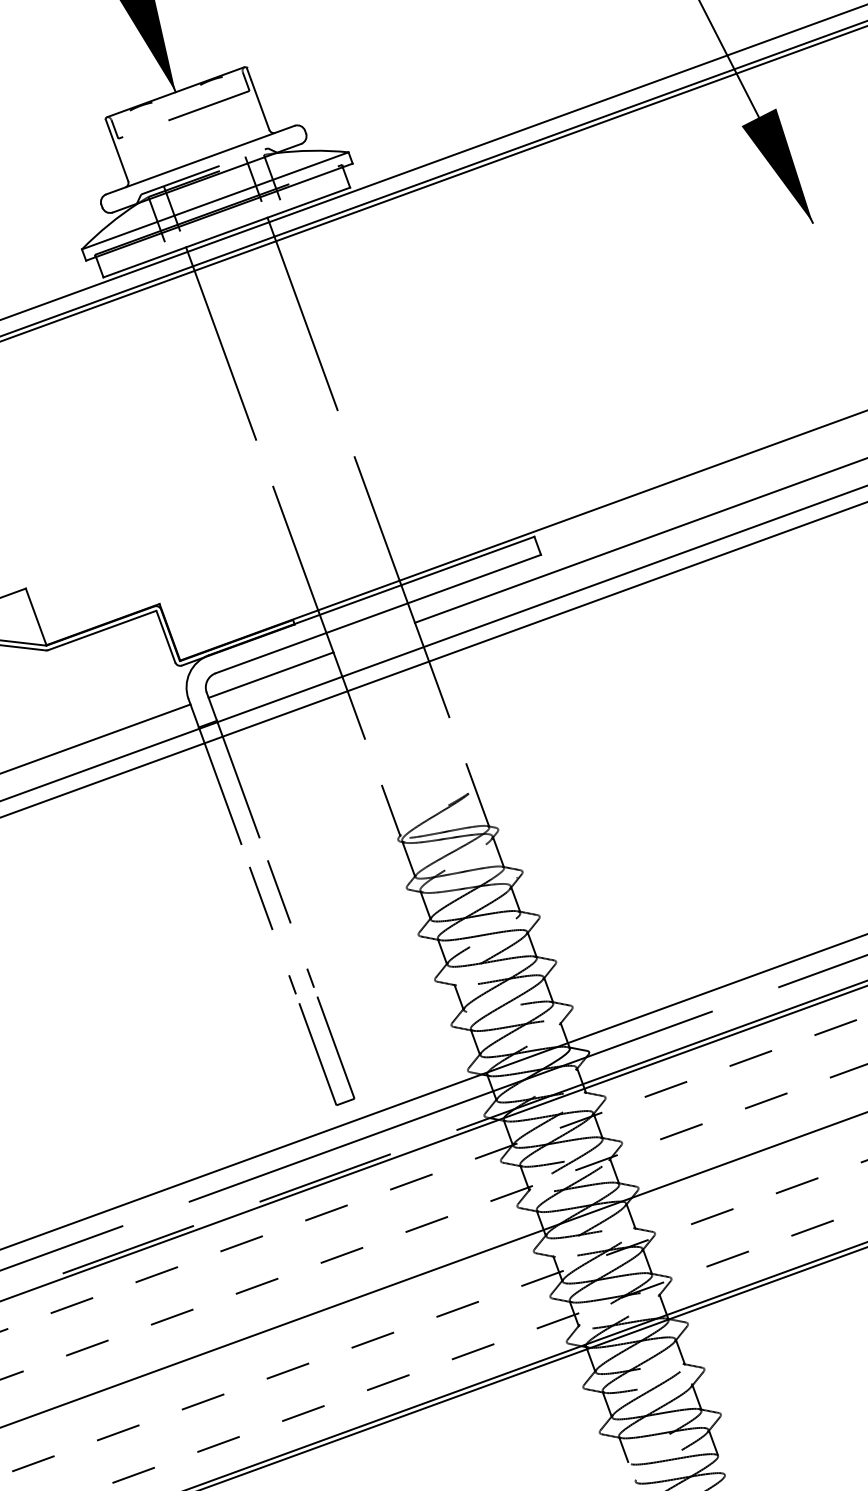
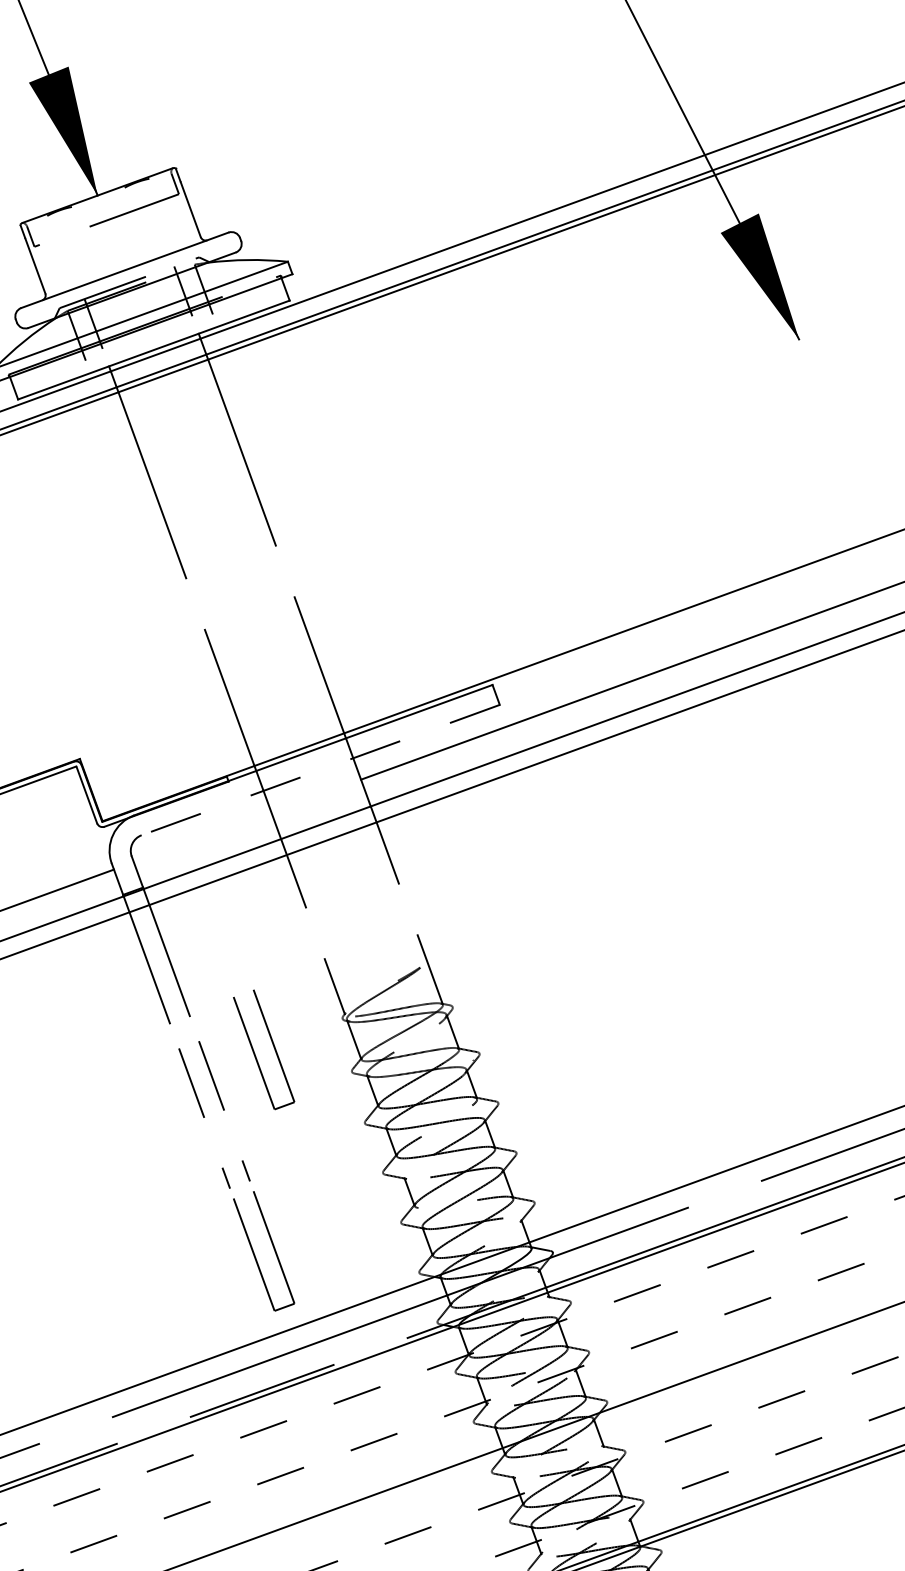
line: (377, 614) -> (319, 770), solid -> dashed
line: (270, 674) -> (201, 836), removed
part: (318, 869) -> (254, 1051), added

